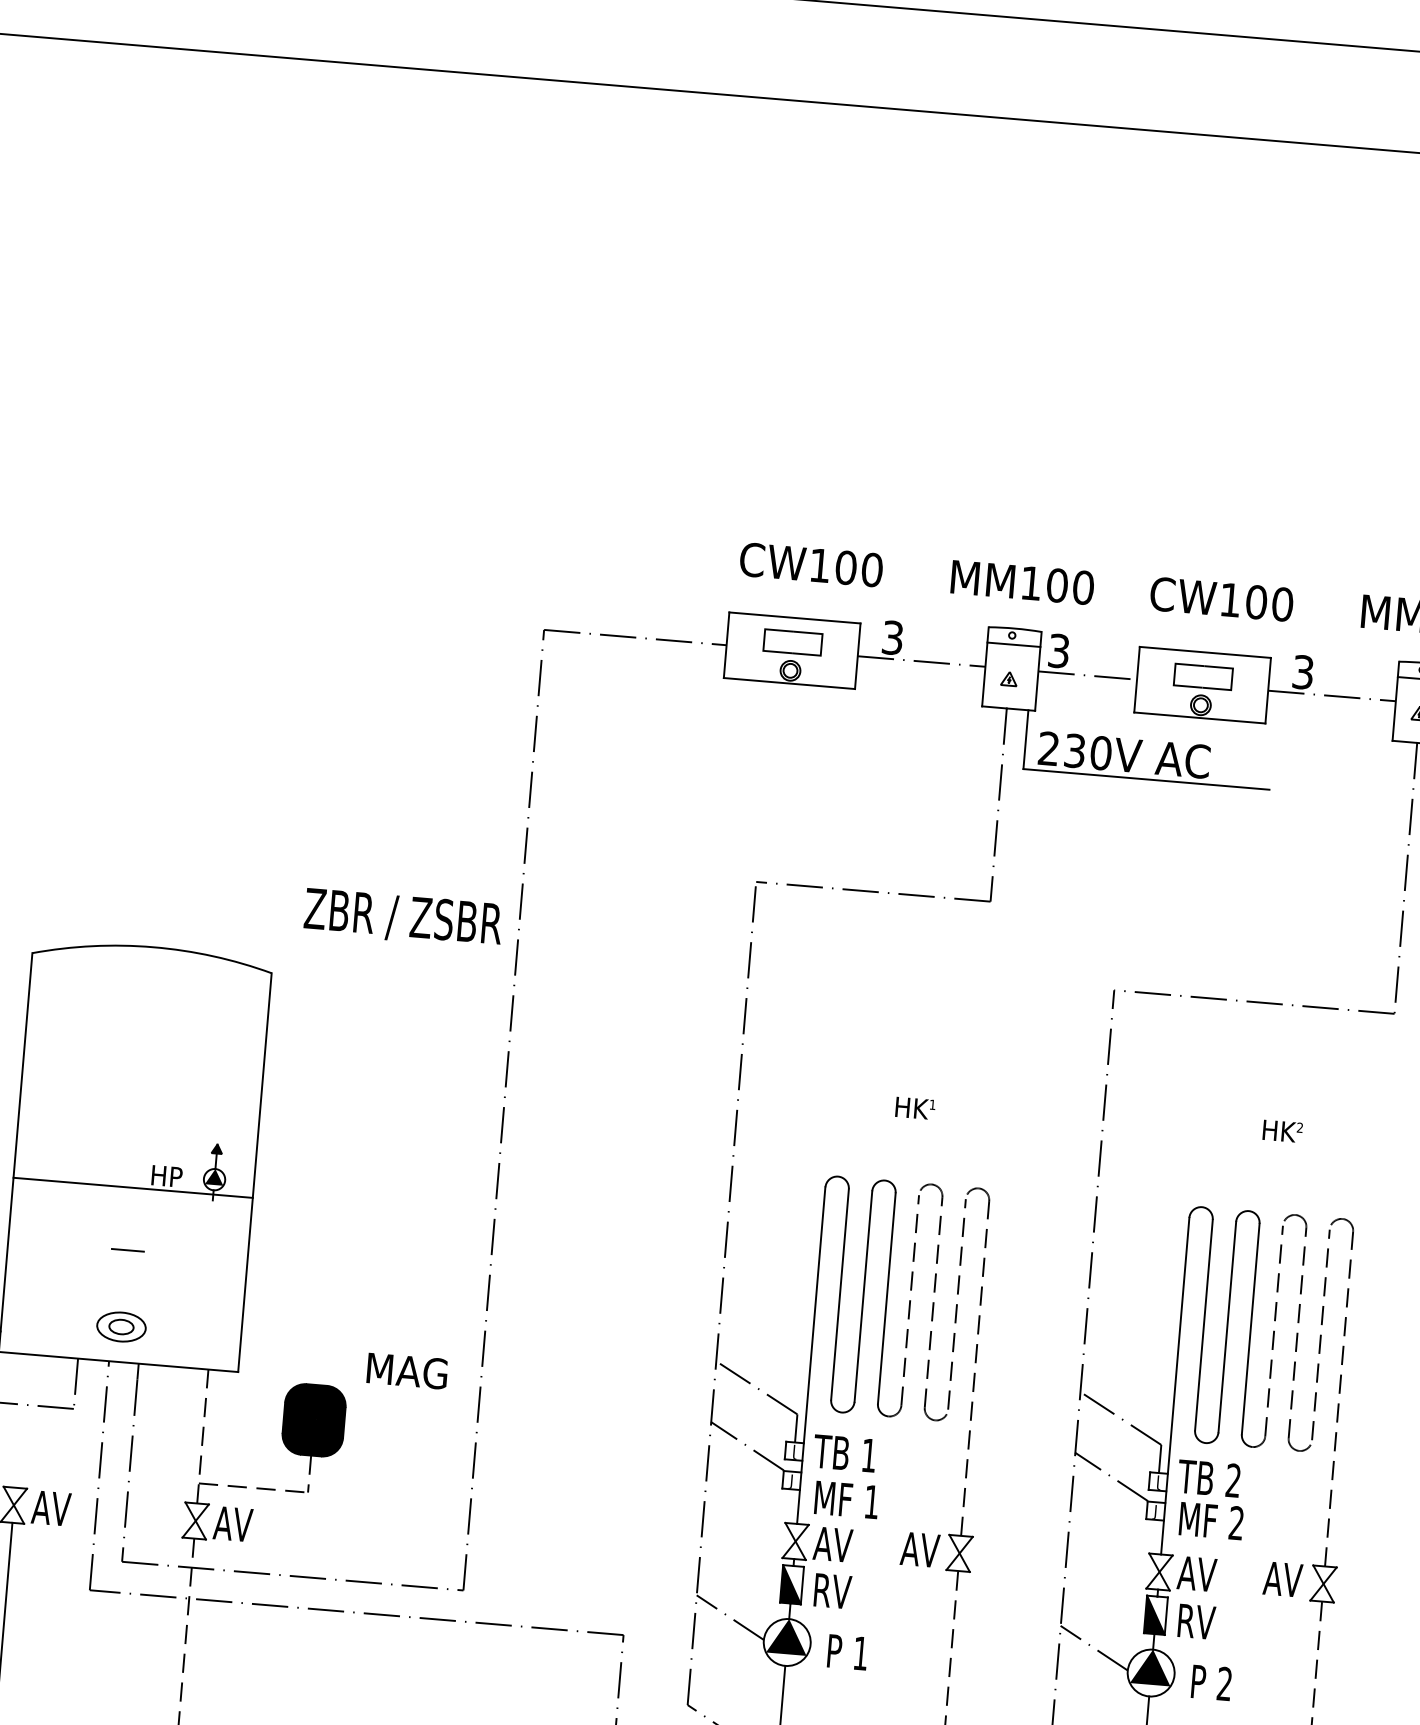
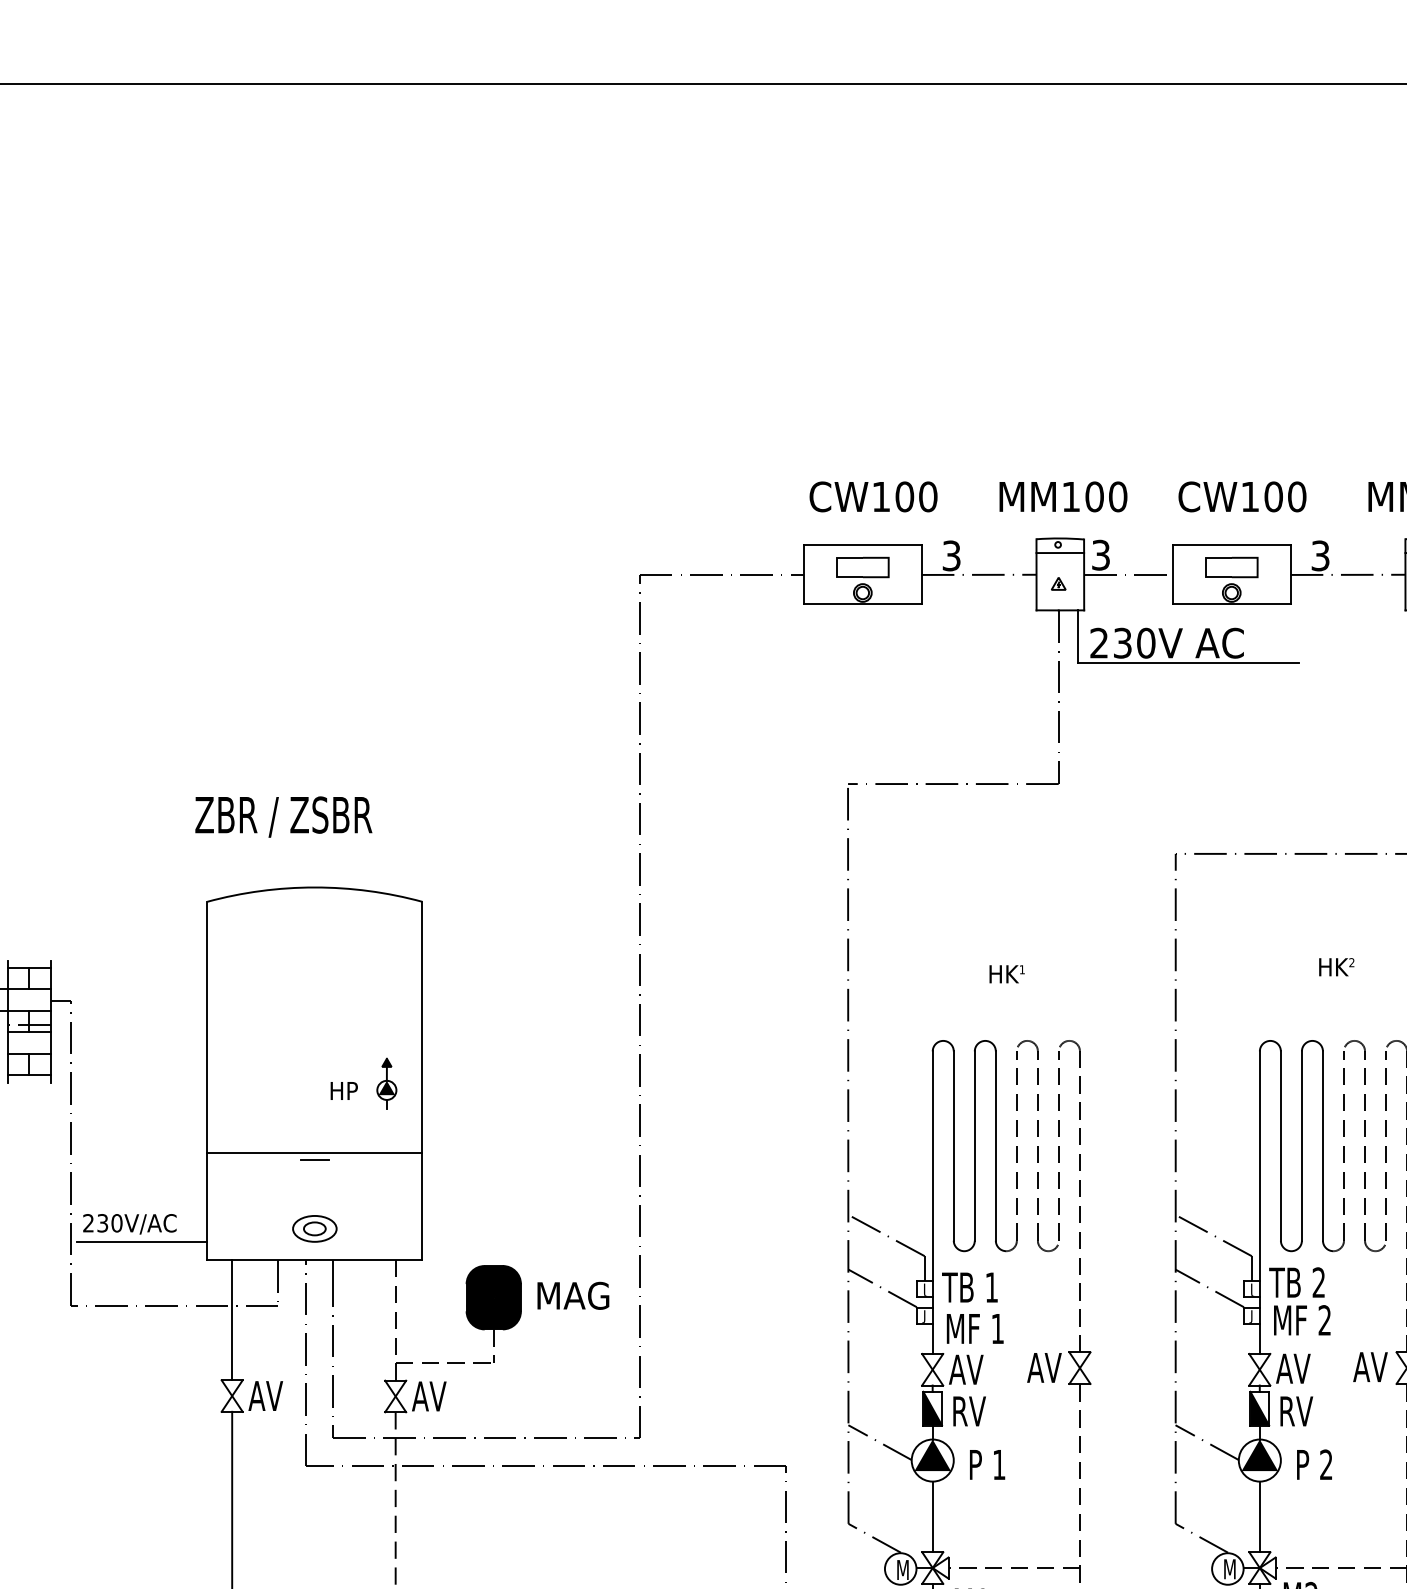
text: (403, 917) -> (283, 816), moved
line: (132, 1187) -> (314, 1152), moved
text: (407, 1370) -> (573, 1295), moved
line: (21, 1421) -> (232, 1320), added

